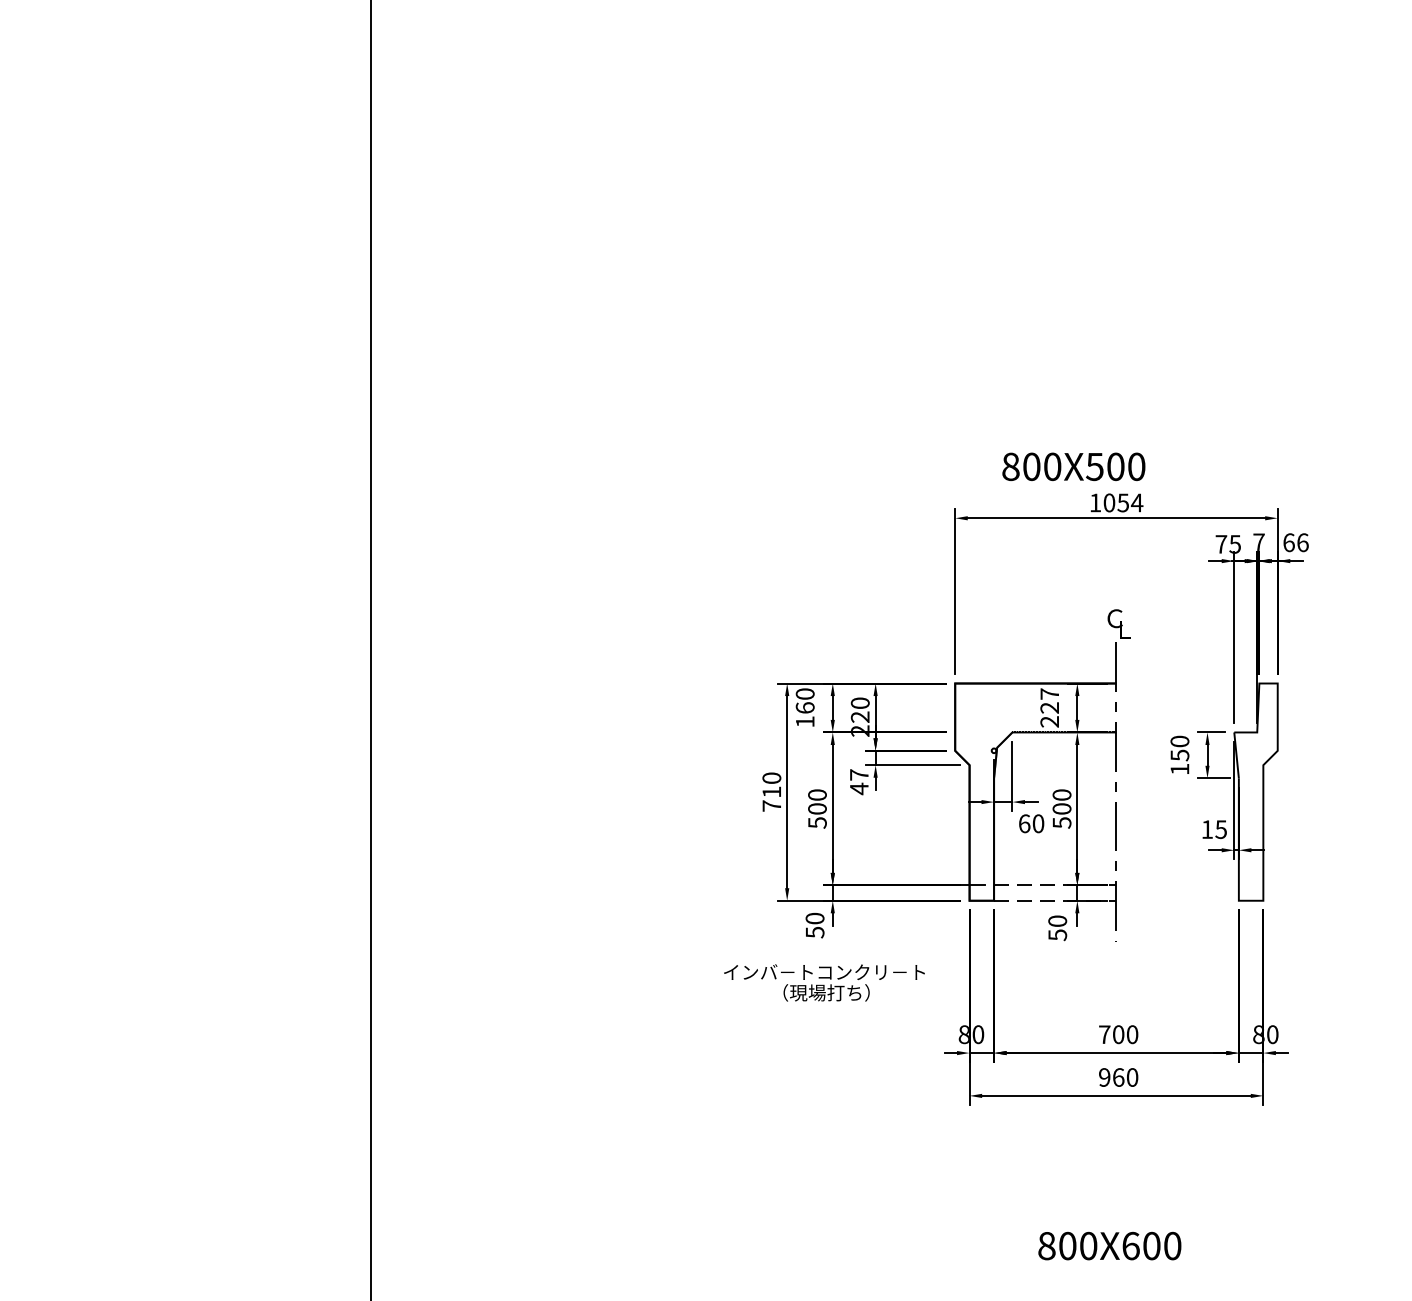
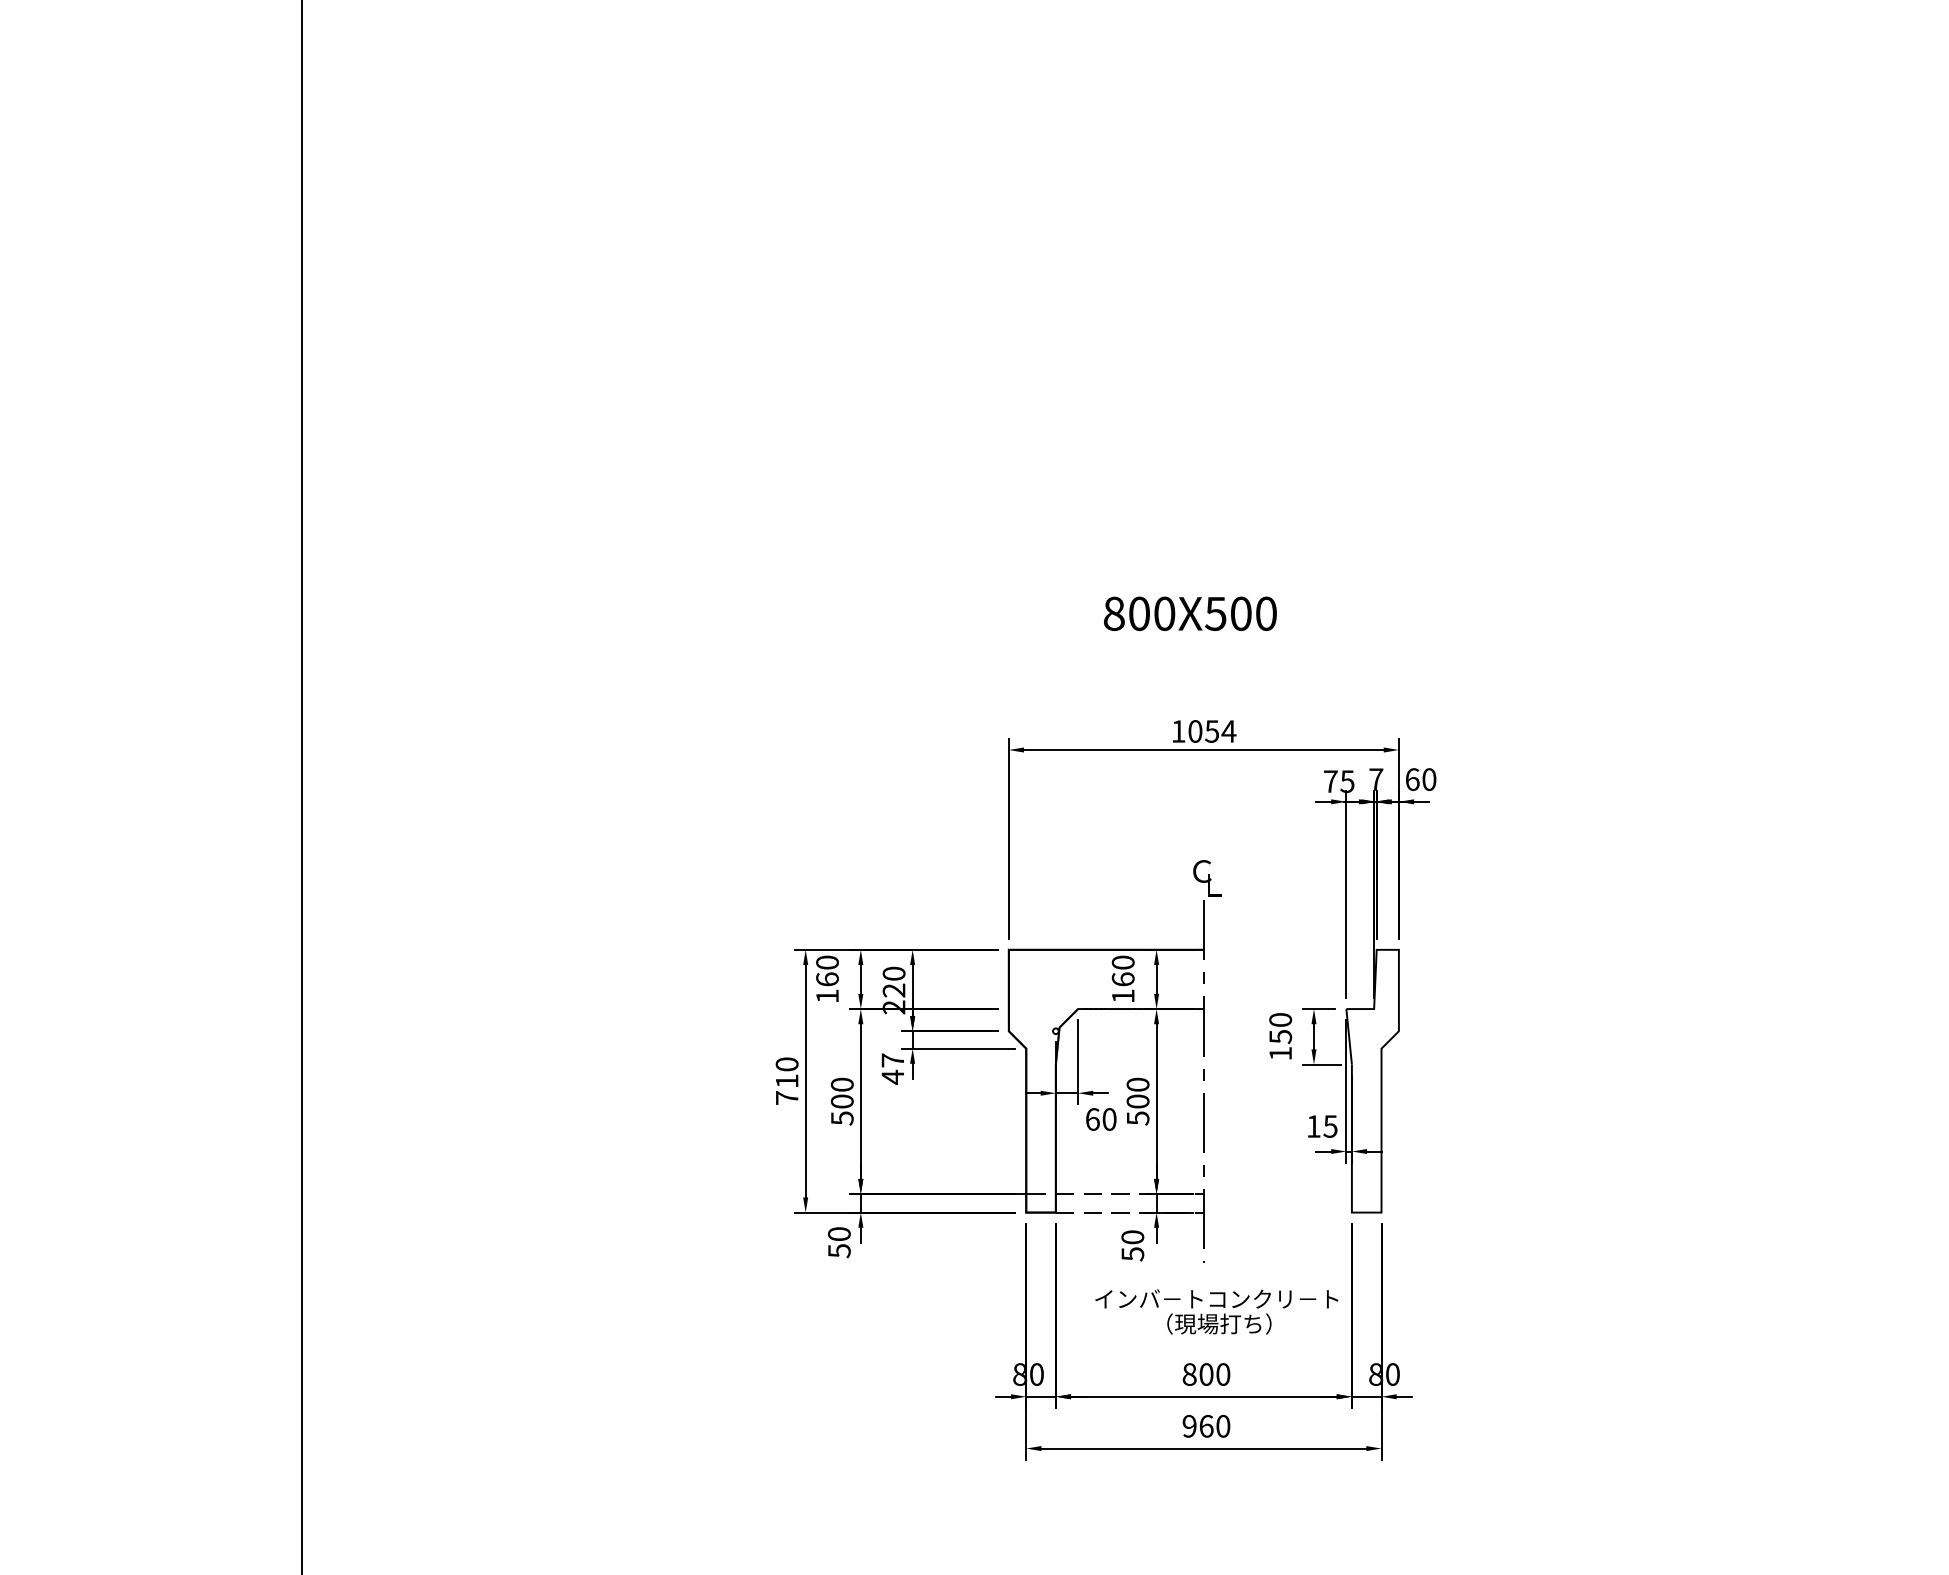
text: (1073, 466) -> (1190, 613), moved
text: (1303, 542) -> (1429, 779), 66 -> 60
text: (1049, 708) -> (1122, 979), 227 -> 160
text: (824, 982) -> (1216, 1311), moved
text: (1104, 1034) -> (1189, 1374), 700 -> 800

